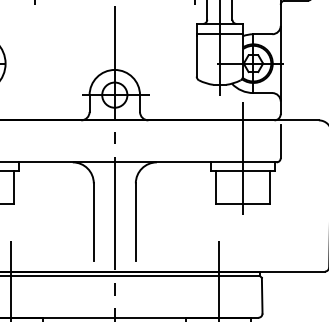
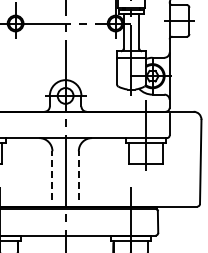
line: (93, 222) -> (52, 175), solid -> dashed
line: (135, 222) -> (78, 175), solid -> dashed

